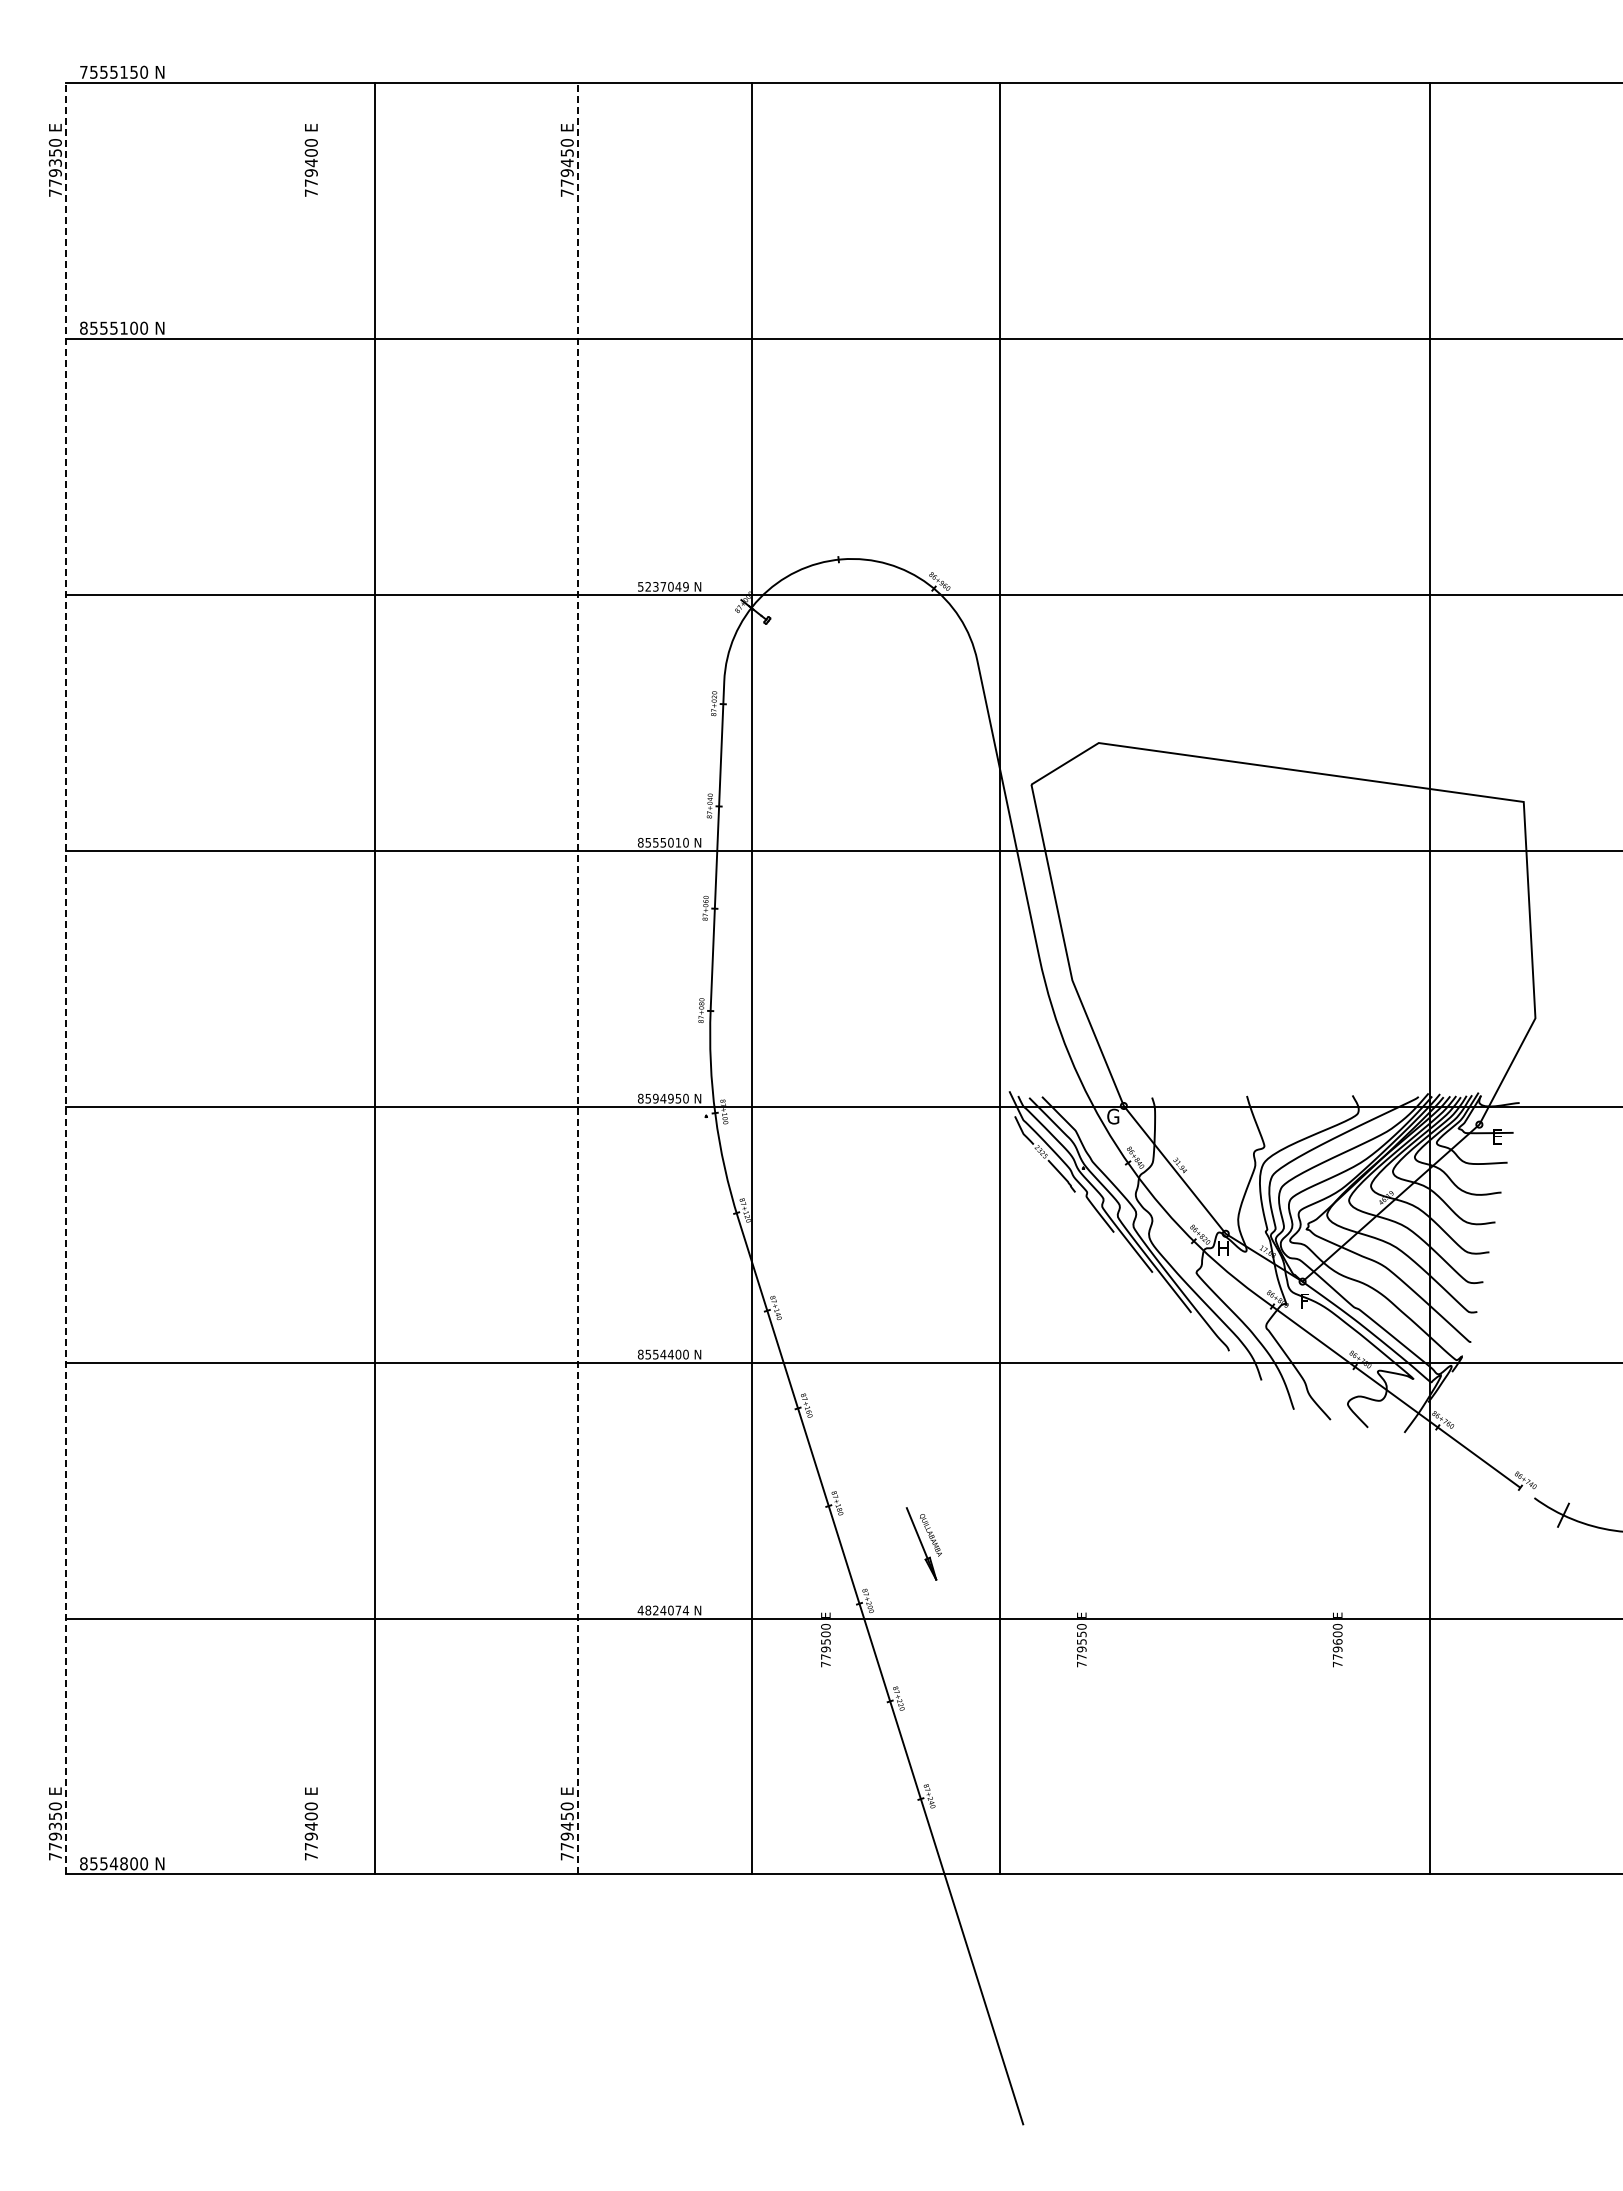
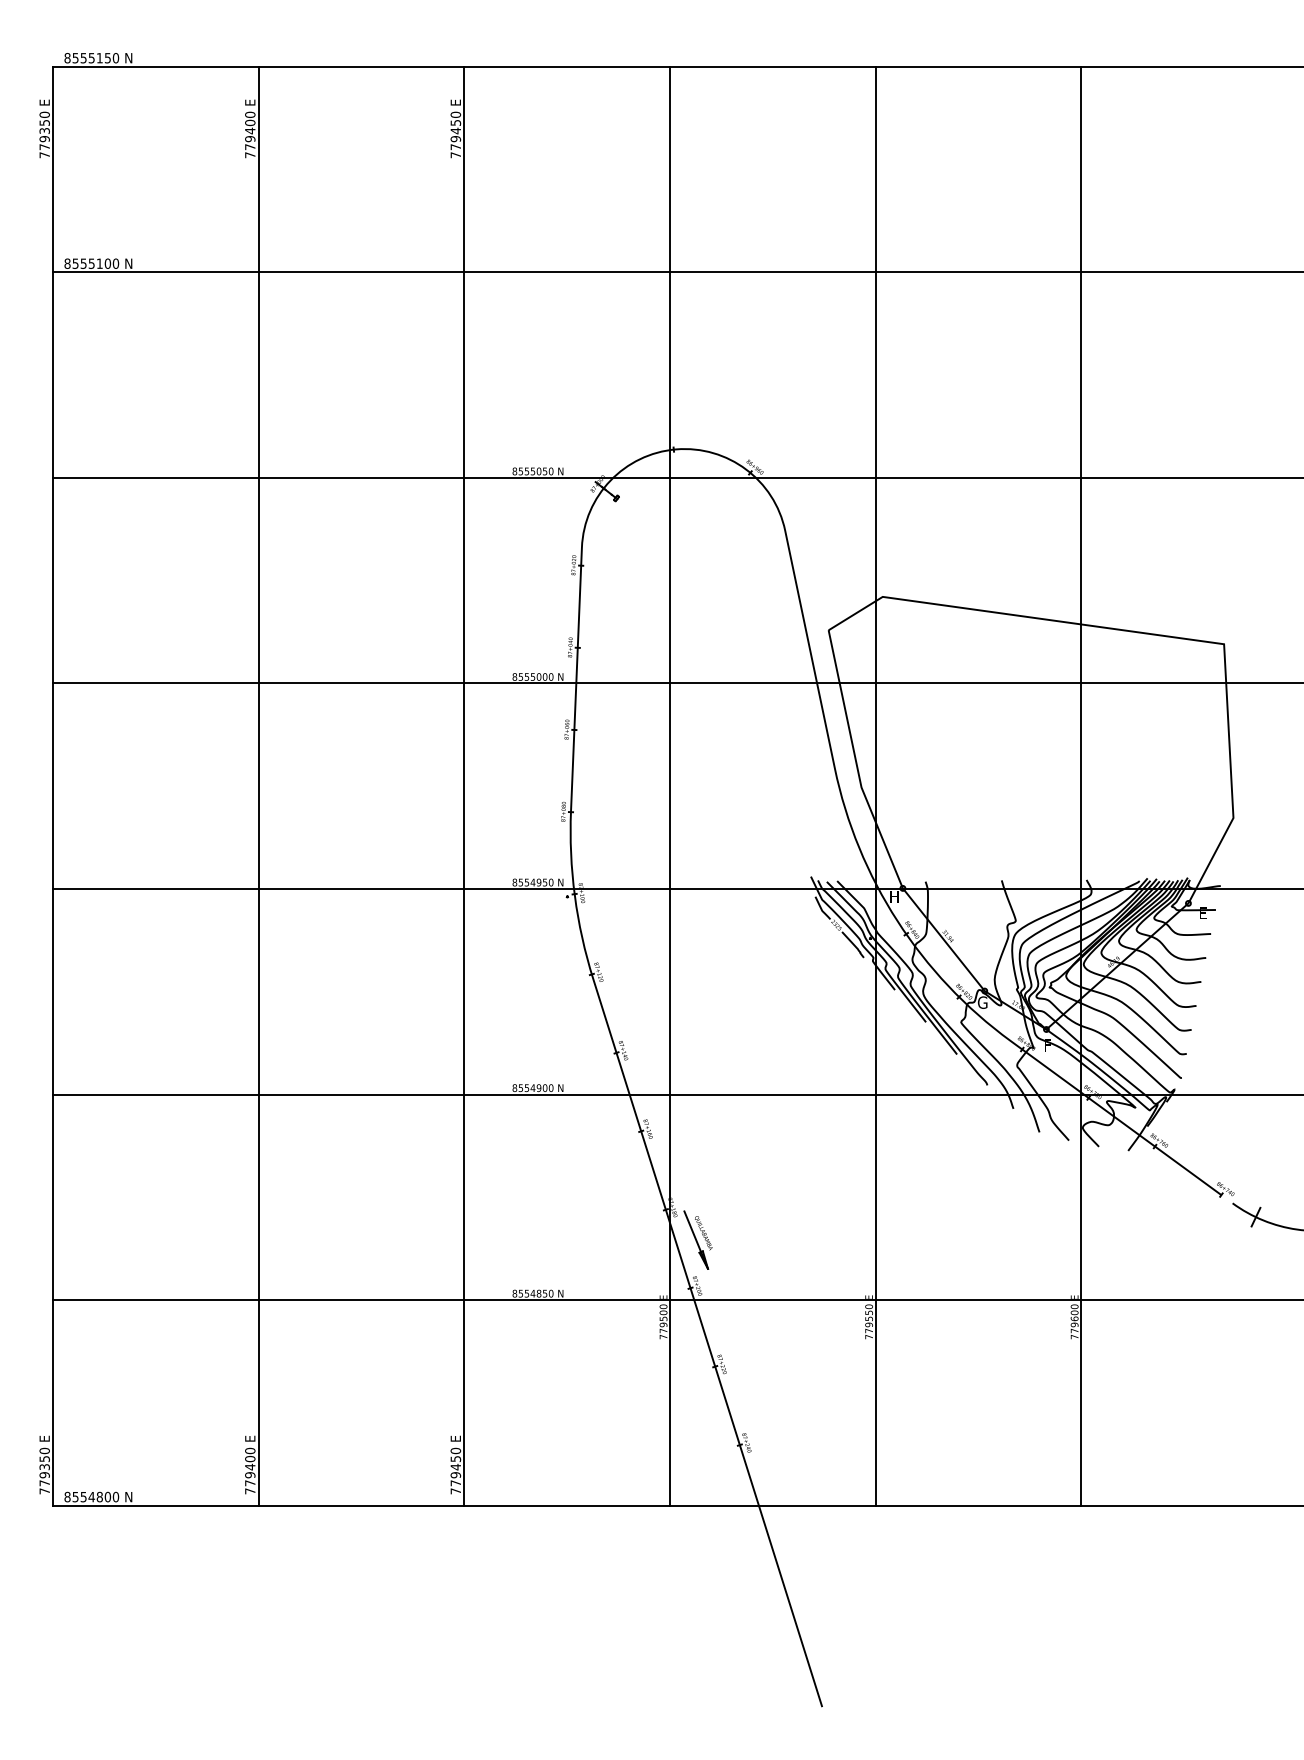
text: (83, 71) -> (67, 57), 7555150 -> 8555150
text: (663, 586) -> (533, 471), 5237049 -> 8555050
text: (678, 842) -> (545, 676), 8555010 -> 8555000
line: (66, 978) -> (53, 786), dashed -> solid
line: (375, 978) -> (259, 786), moved
line: (577, 978) -> (464, 786), dashed -> solid
line: (751, 978) -> (669, 786), moved
line: (999, 978) -> (875, 786), moved
line: (1429, 978) -> (1080, 786), moved
text: (655, 1098) -> (526, 882), 8594950 -> 8554950
text: (1113, 1116) -> (894, 896), G -> H
text: (1223, 1248) -> (982, 1002), H -> G
text: (670, 1354) -> (538, 1088), 8554400 -> 8554900
part: (923, 1543) -> (697, 1239), moved
text: (663, 1610) -> (533, 1293), 4824074 -> 8554850

